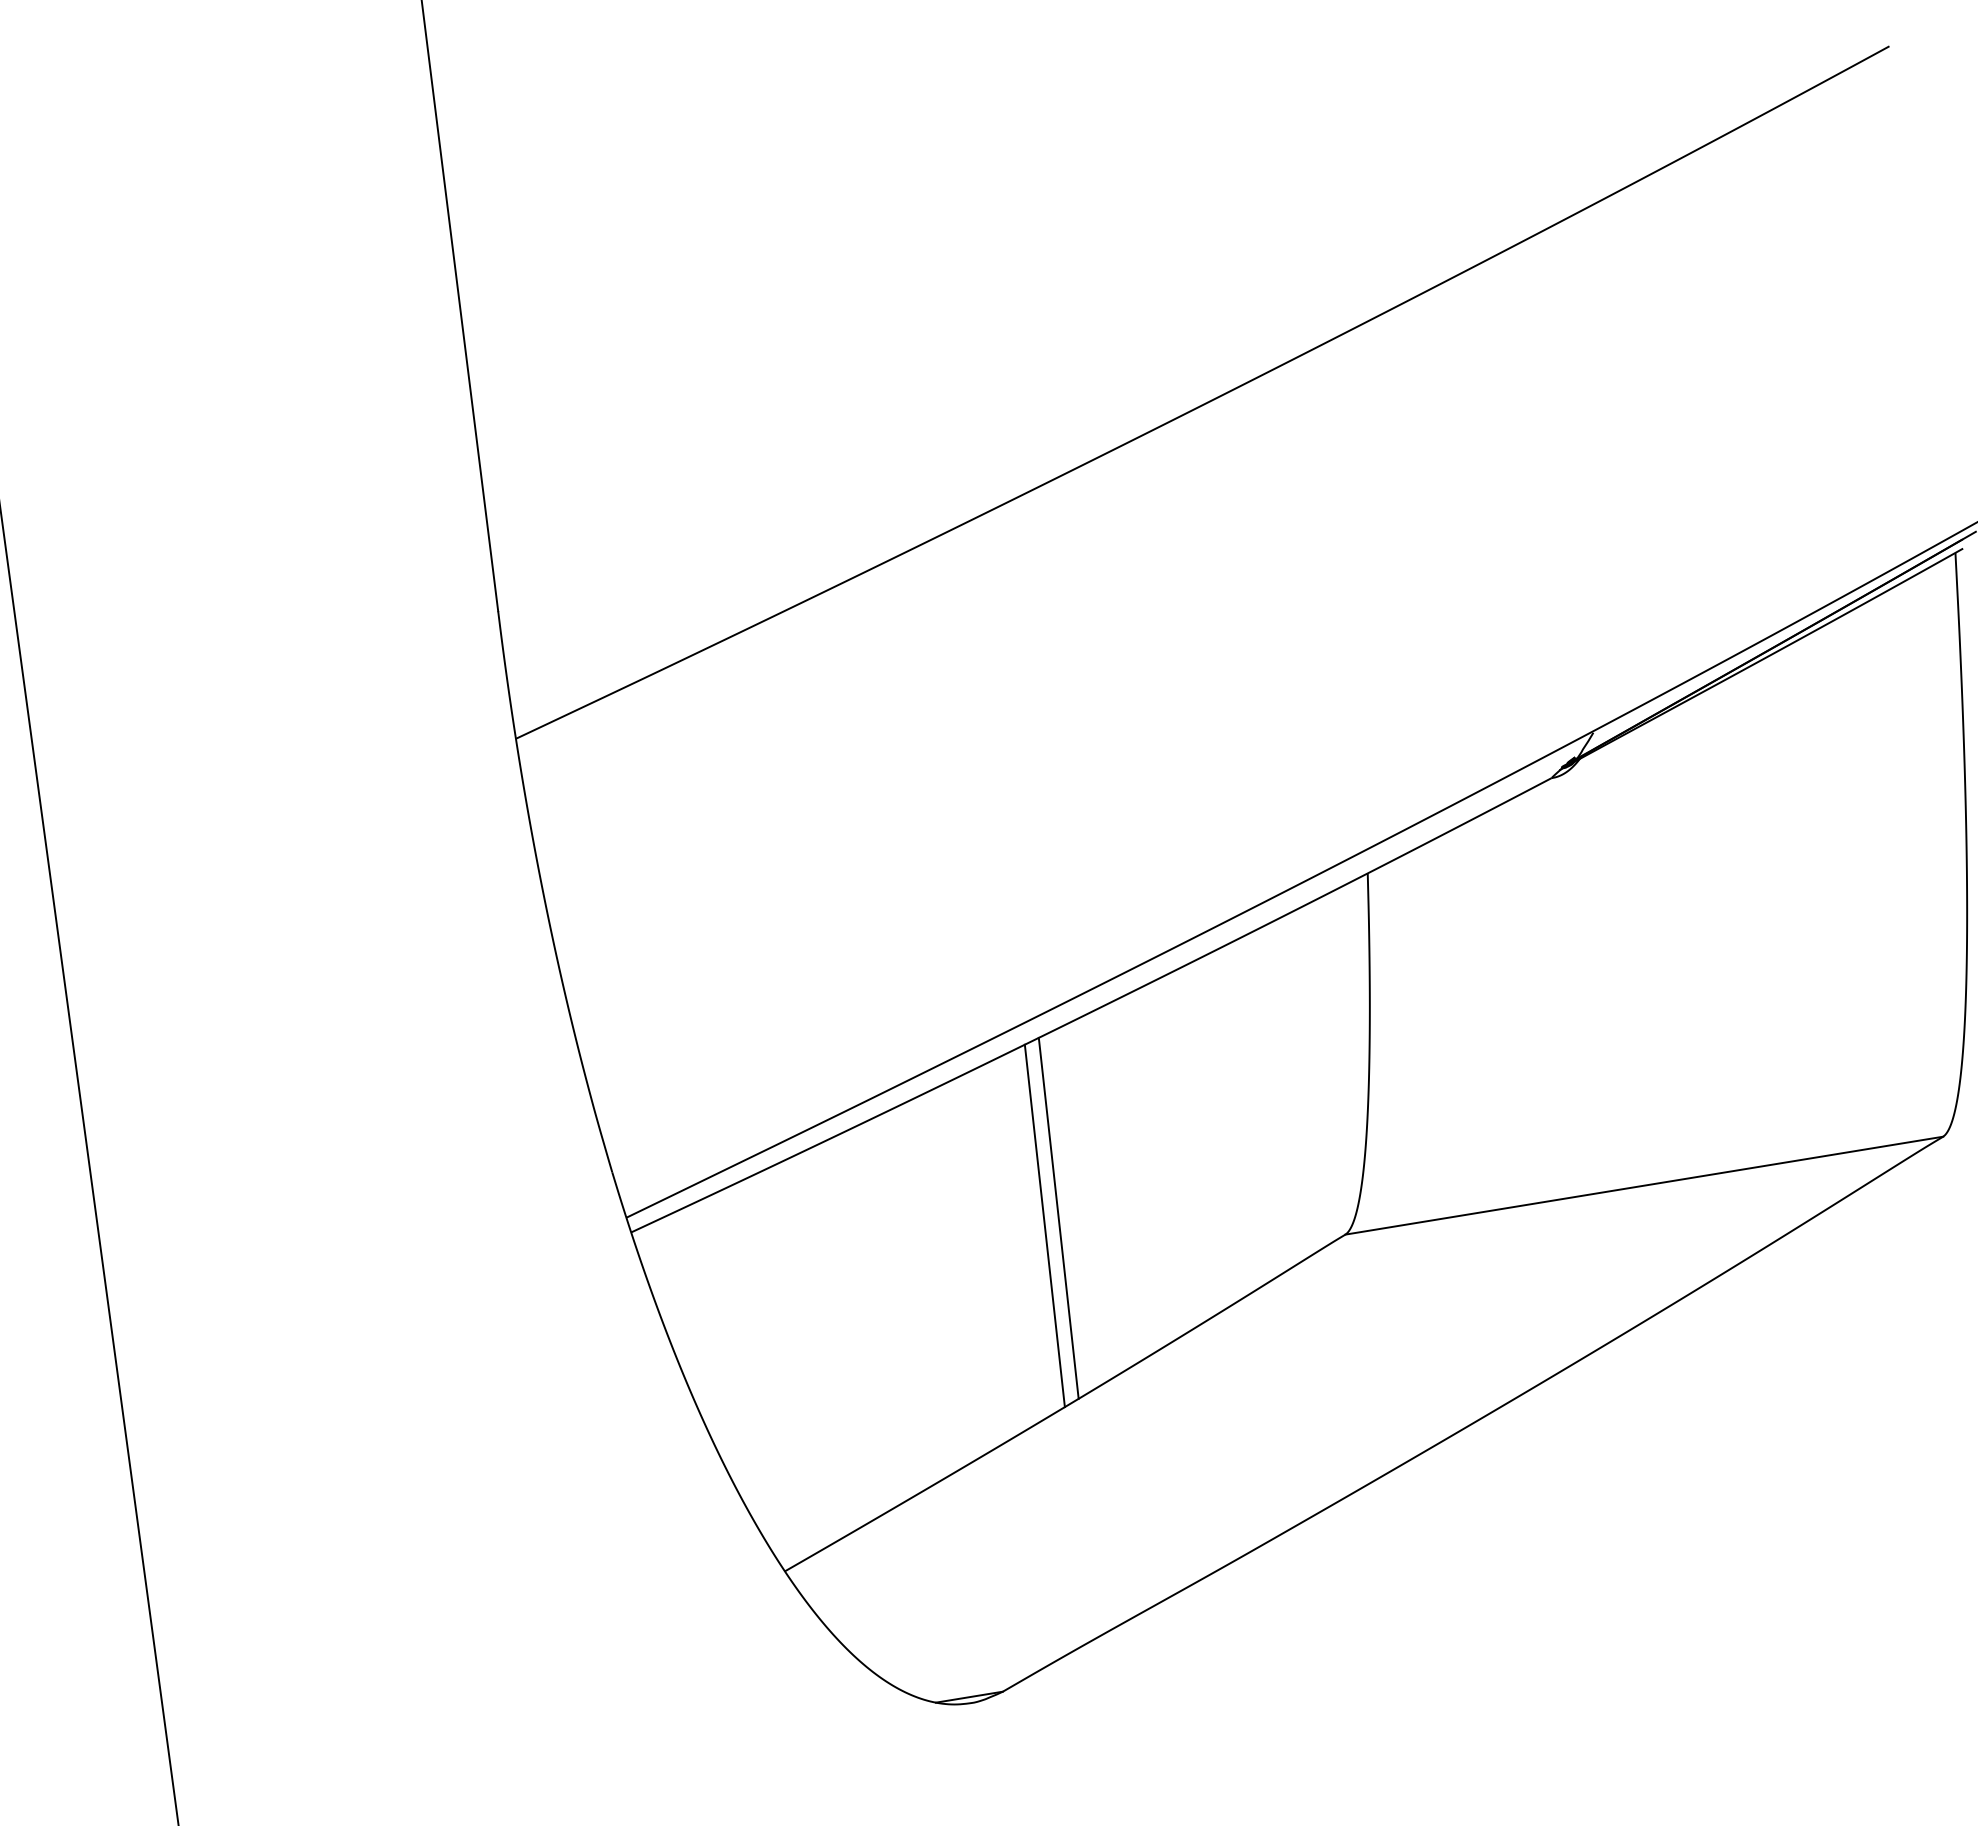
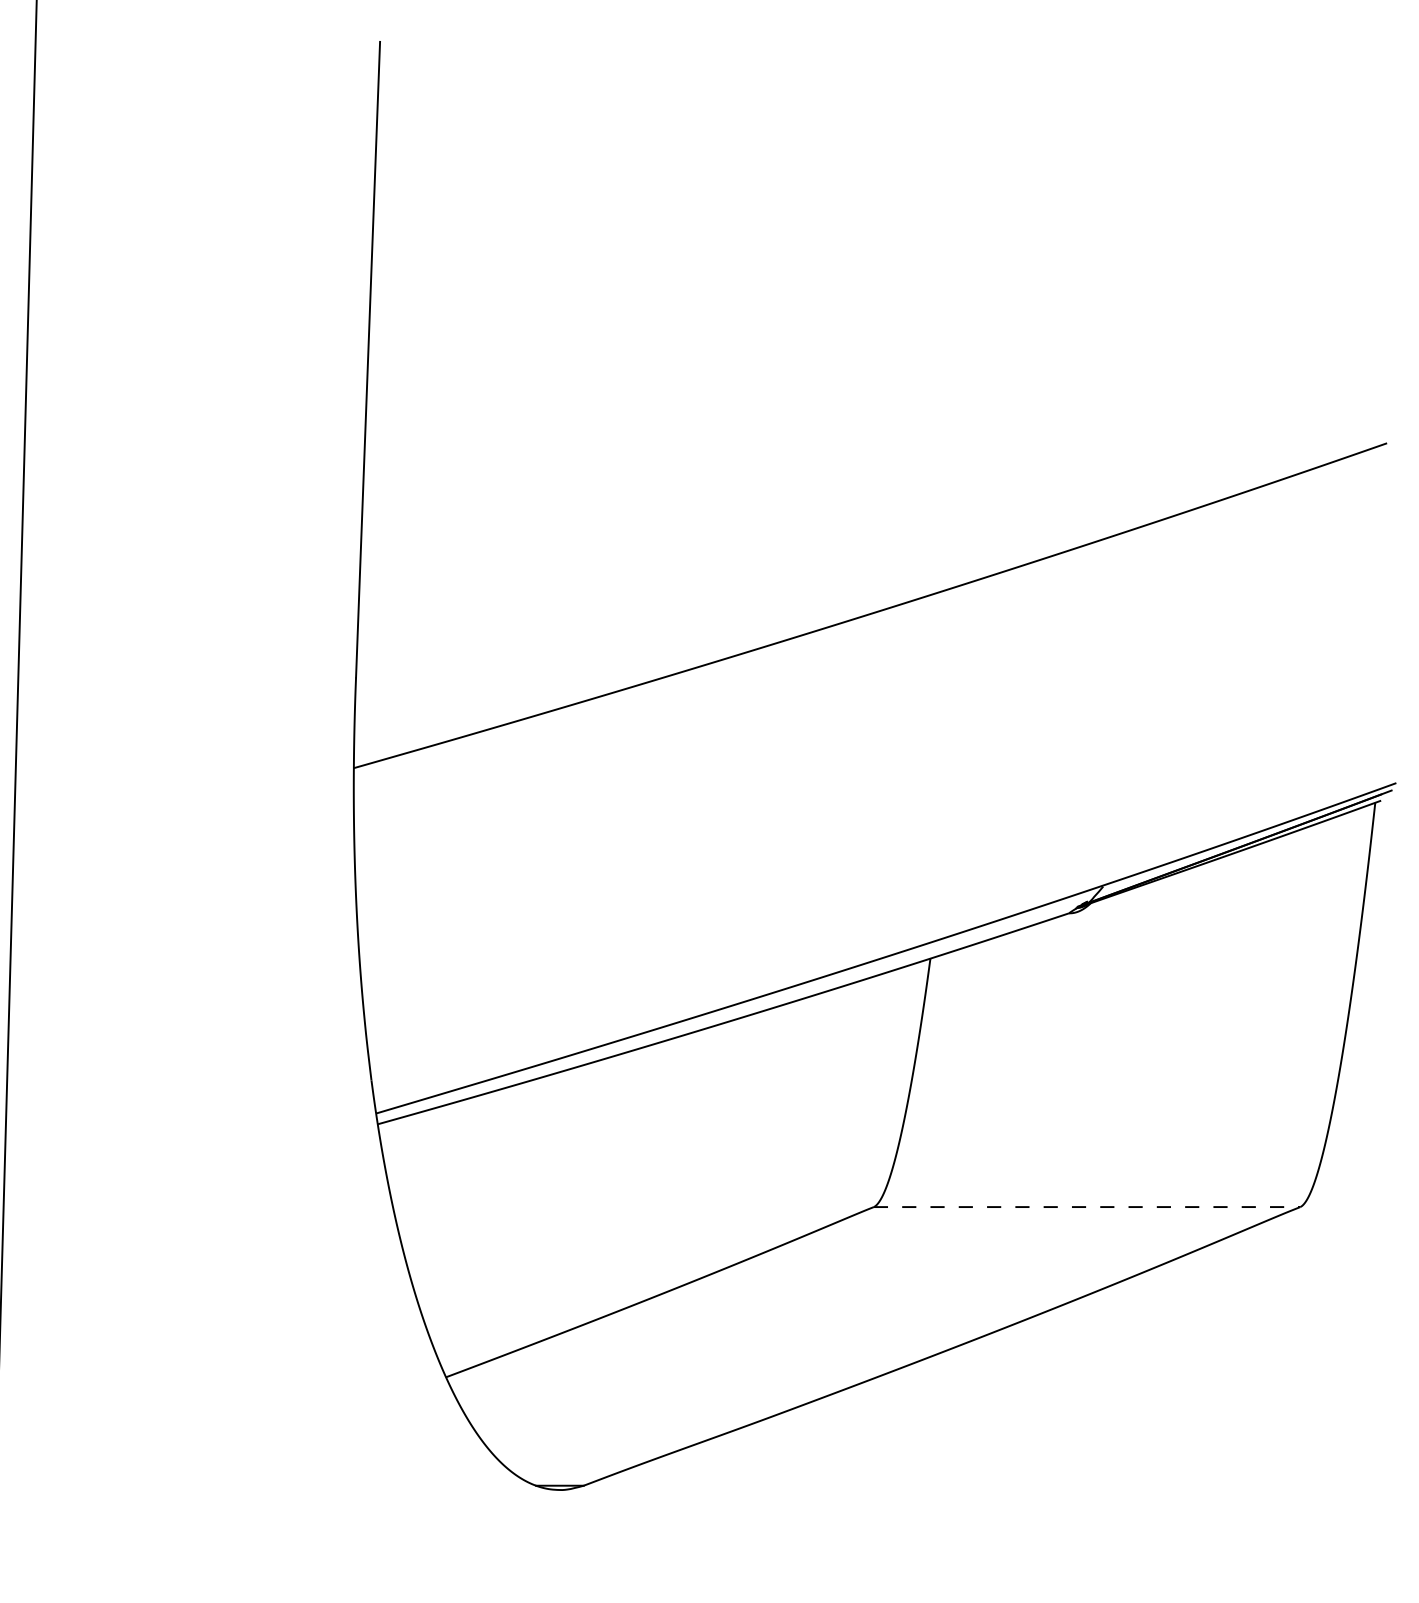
line: (1644, 1186) -> (1087, 1207), solid -> dashed
line: (1058, 1217) -> (676, 1162), removed
line: (1044, 1225) -> (665, 1166), removed

